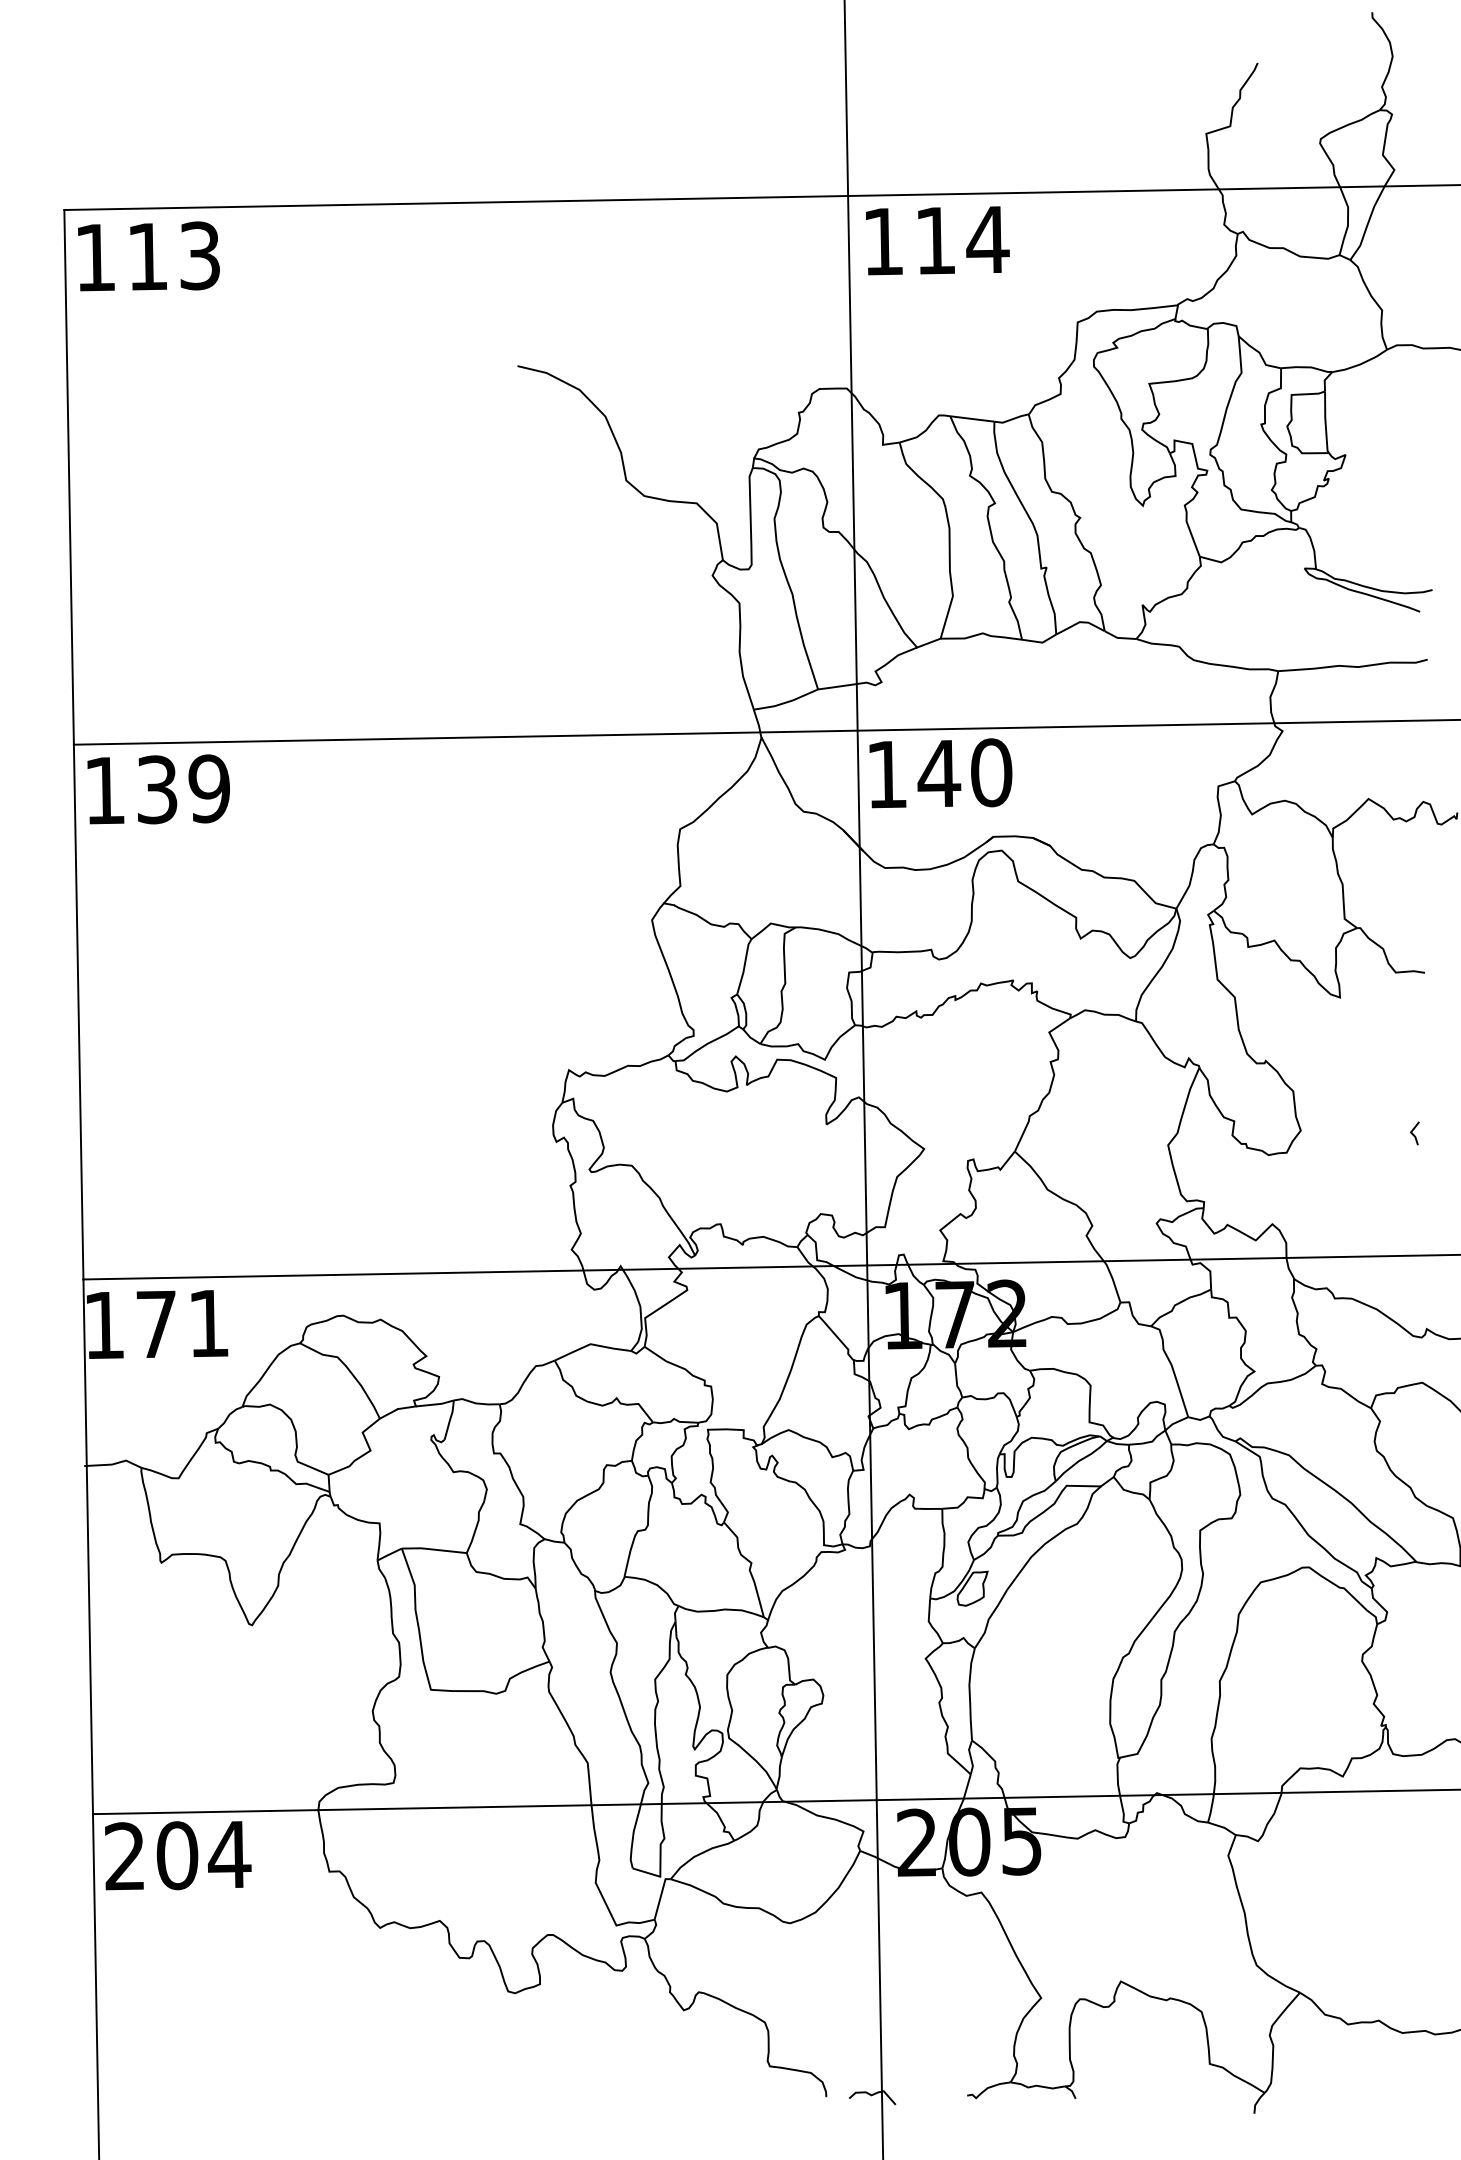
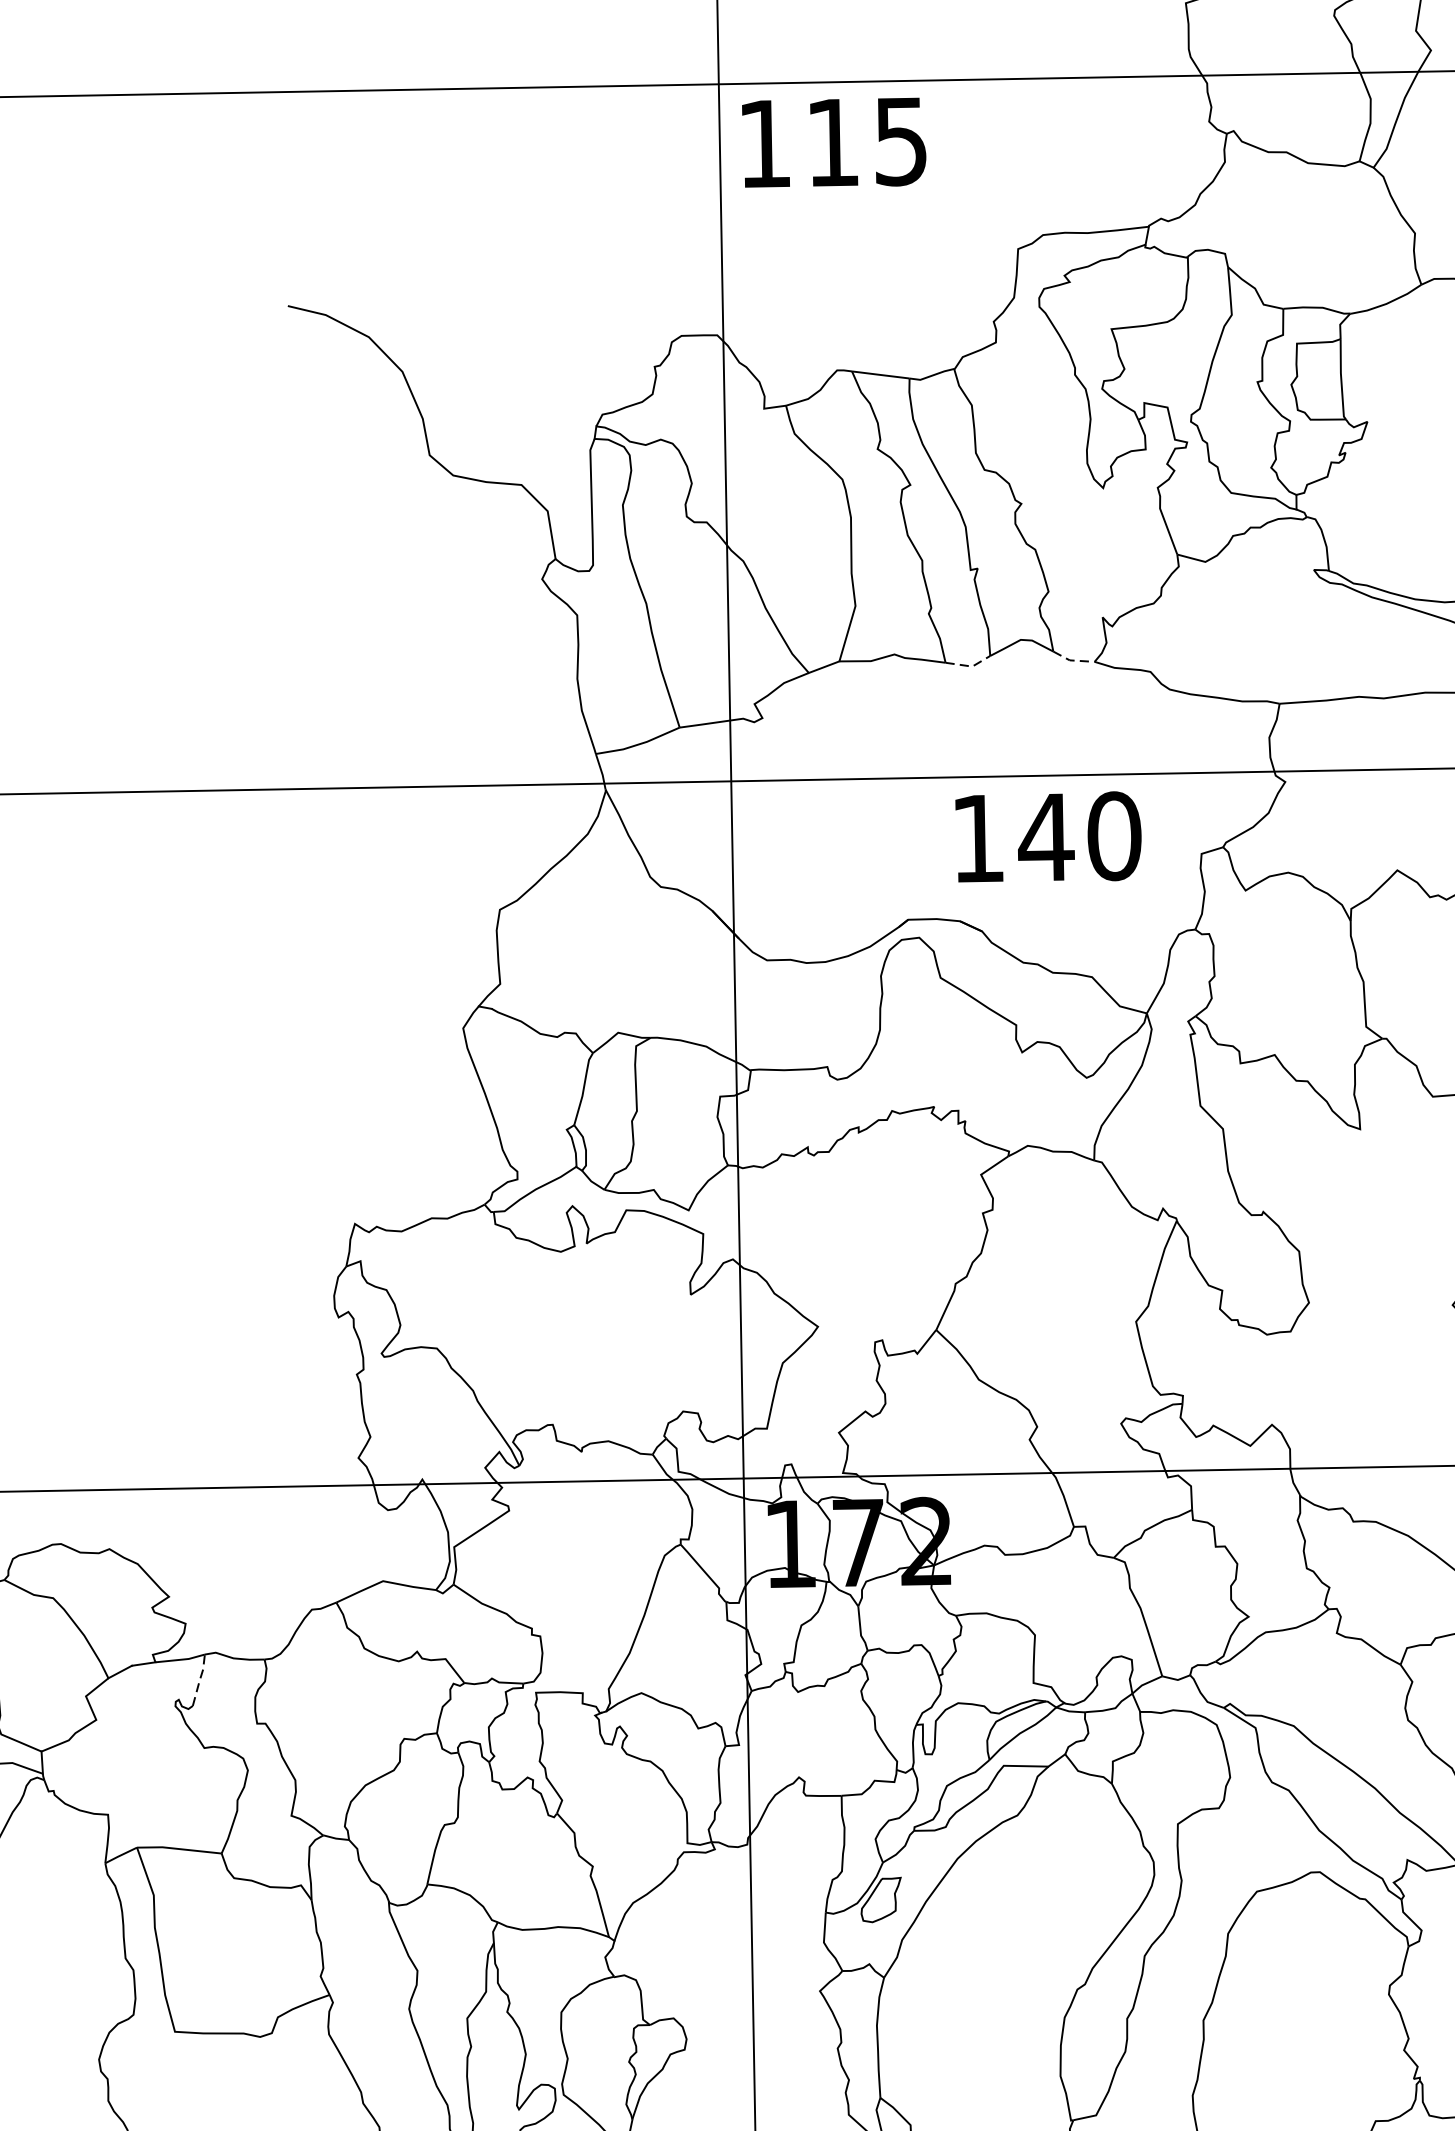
text: (987, 240) -> (900, 142), 114 -> 115
line: (1119, 637) -> (1072, 659), solid -> dashed
line: (1041, 642) -> (970, 666), solid -> dashed
text: (940, 773) -> (1047, 837), moved
line: (450, 1420) -> (200, 1680), solid -> dashed

